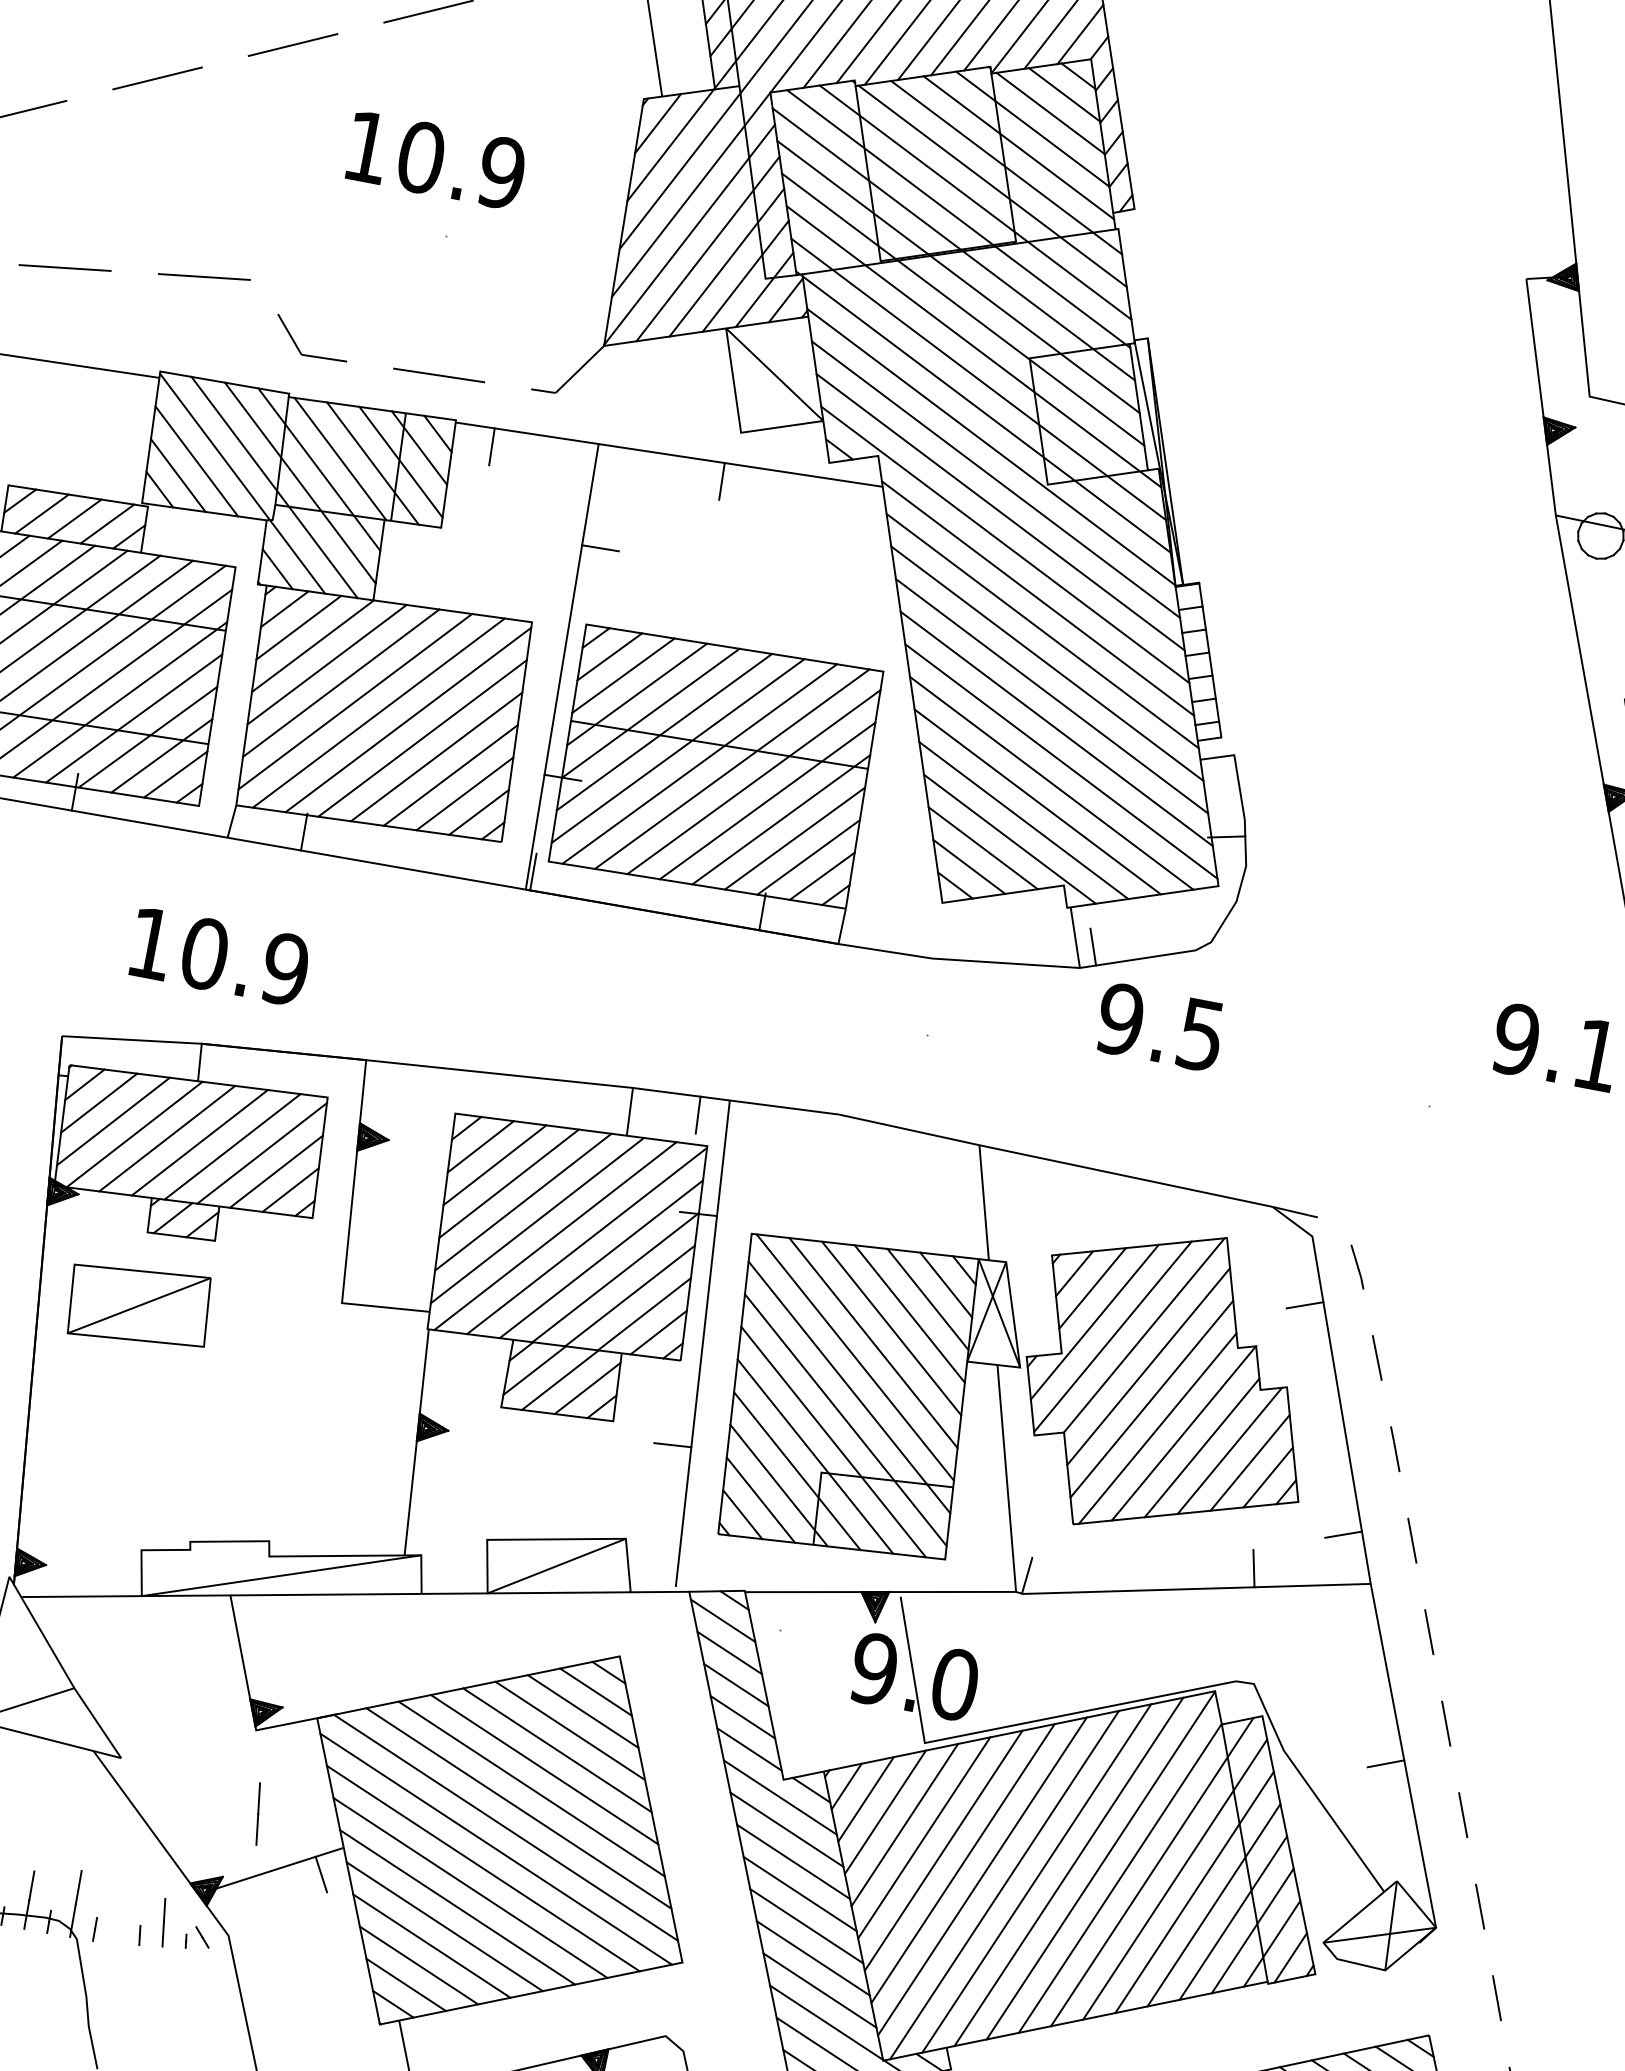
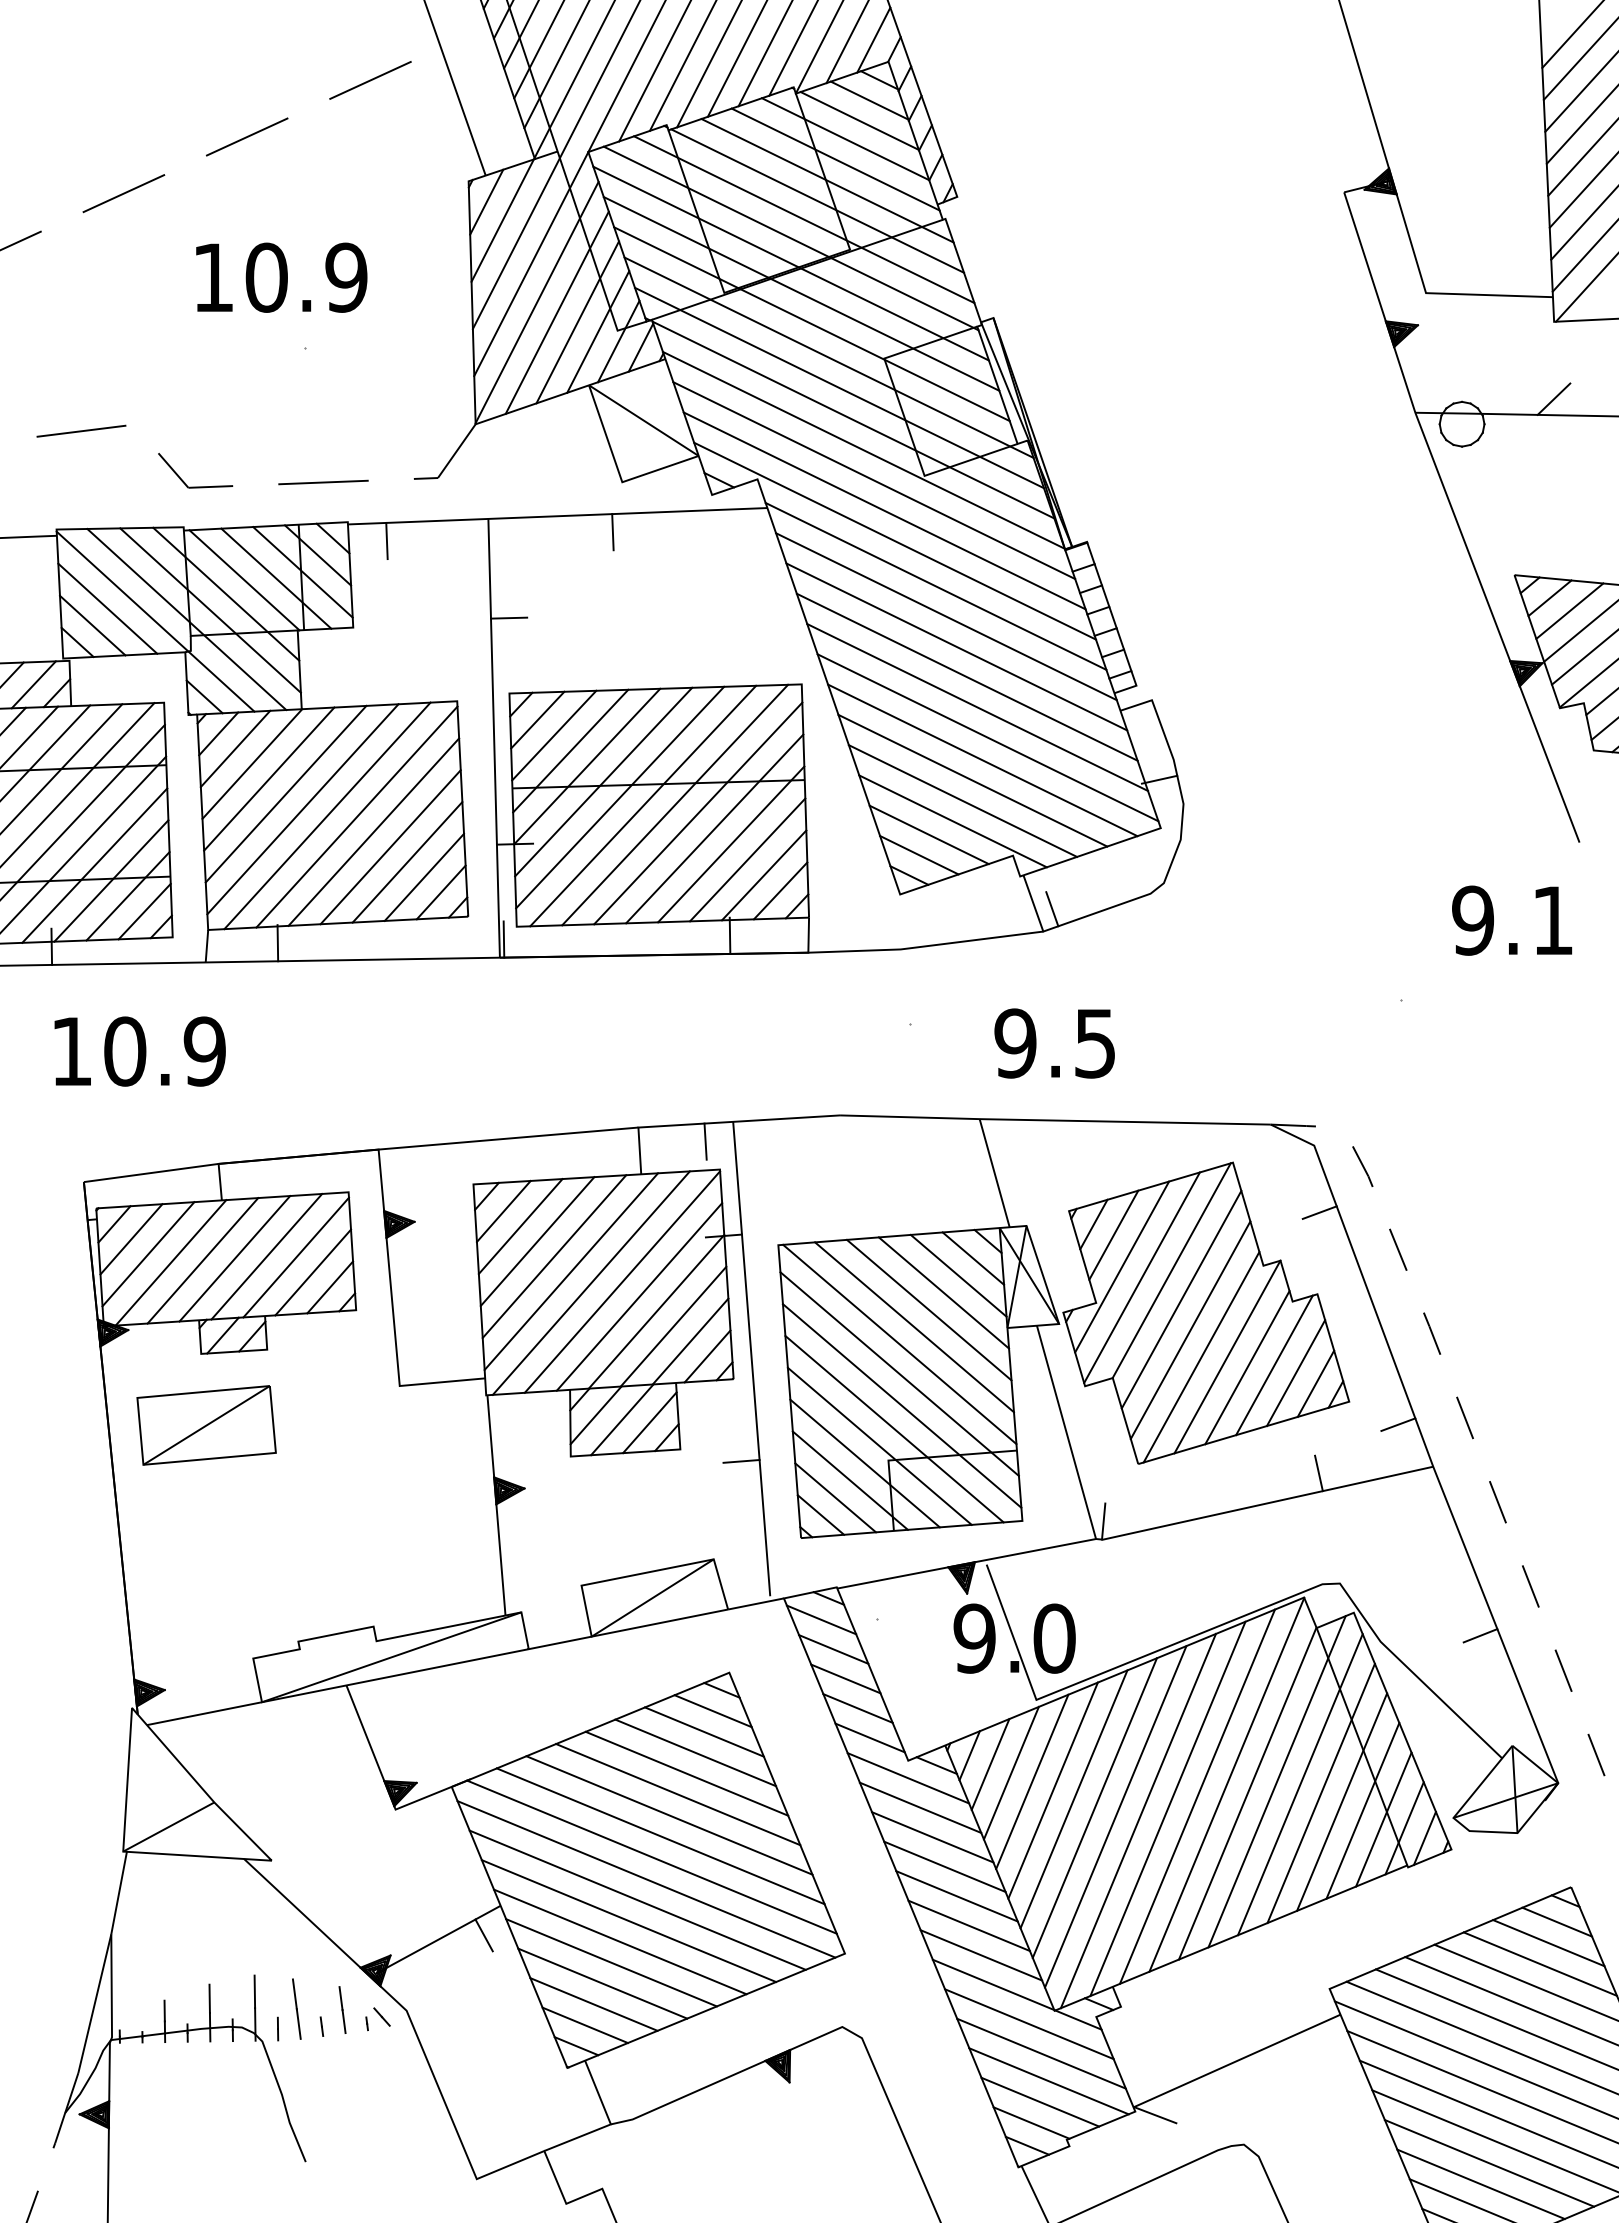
text: (219, 956) -> (139, 1051), moved
text: (1159, 1027) -> (1054, 1043), moved
line: (258, 1813) -> (296, 2008), moved

